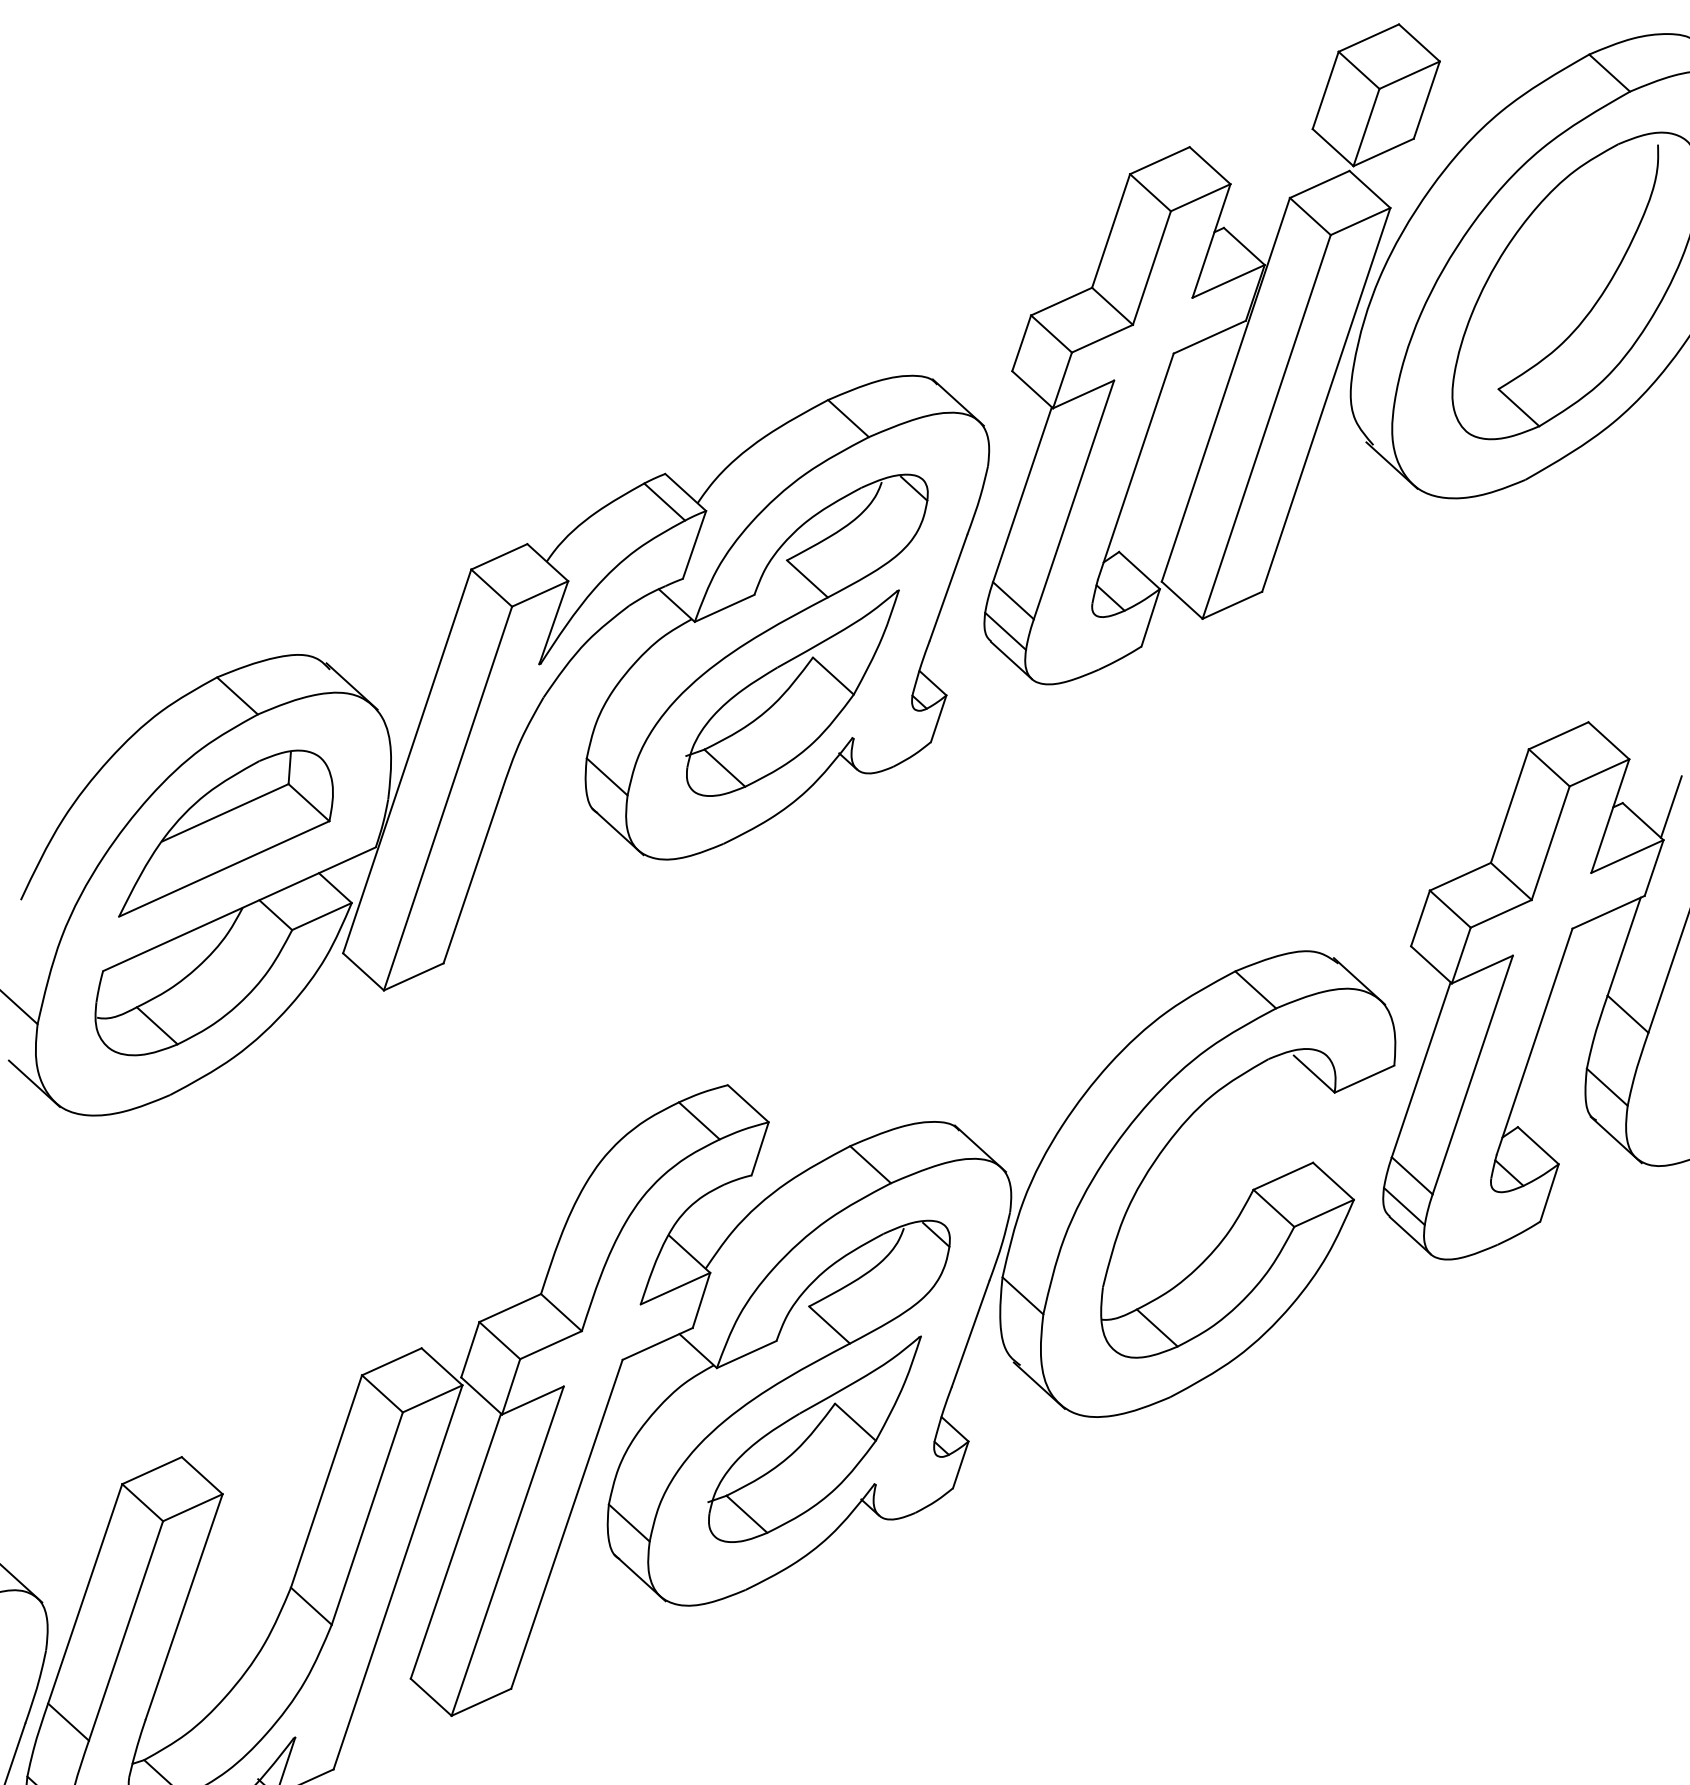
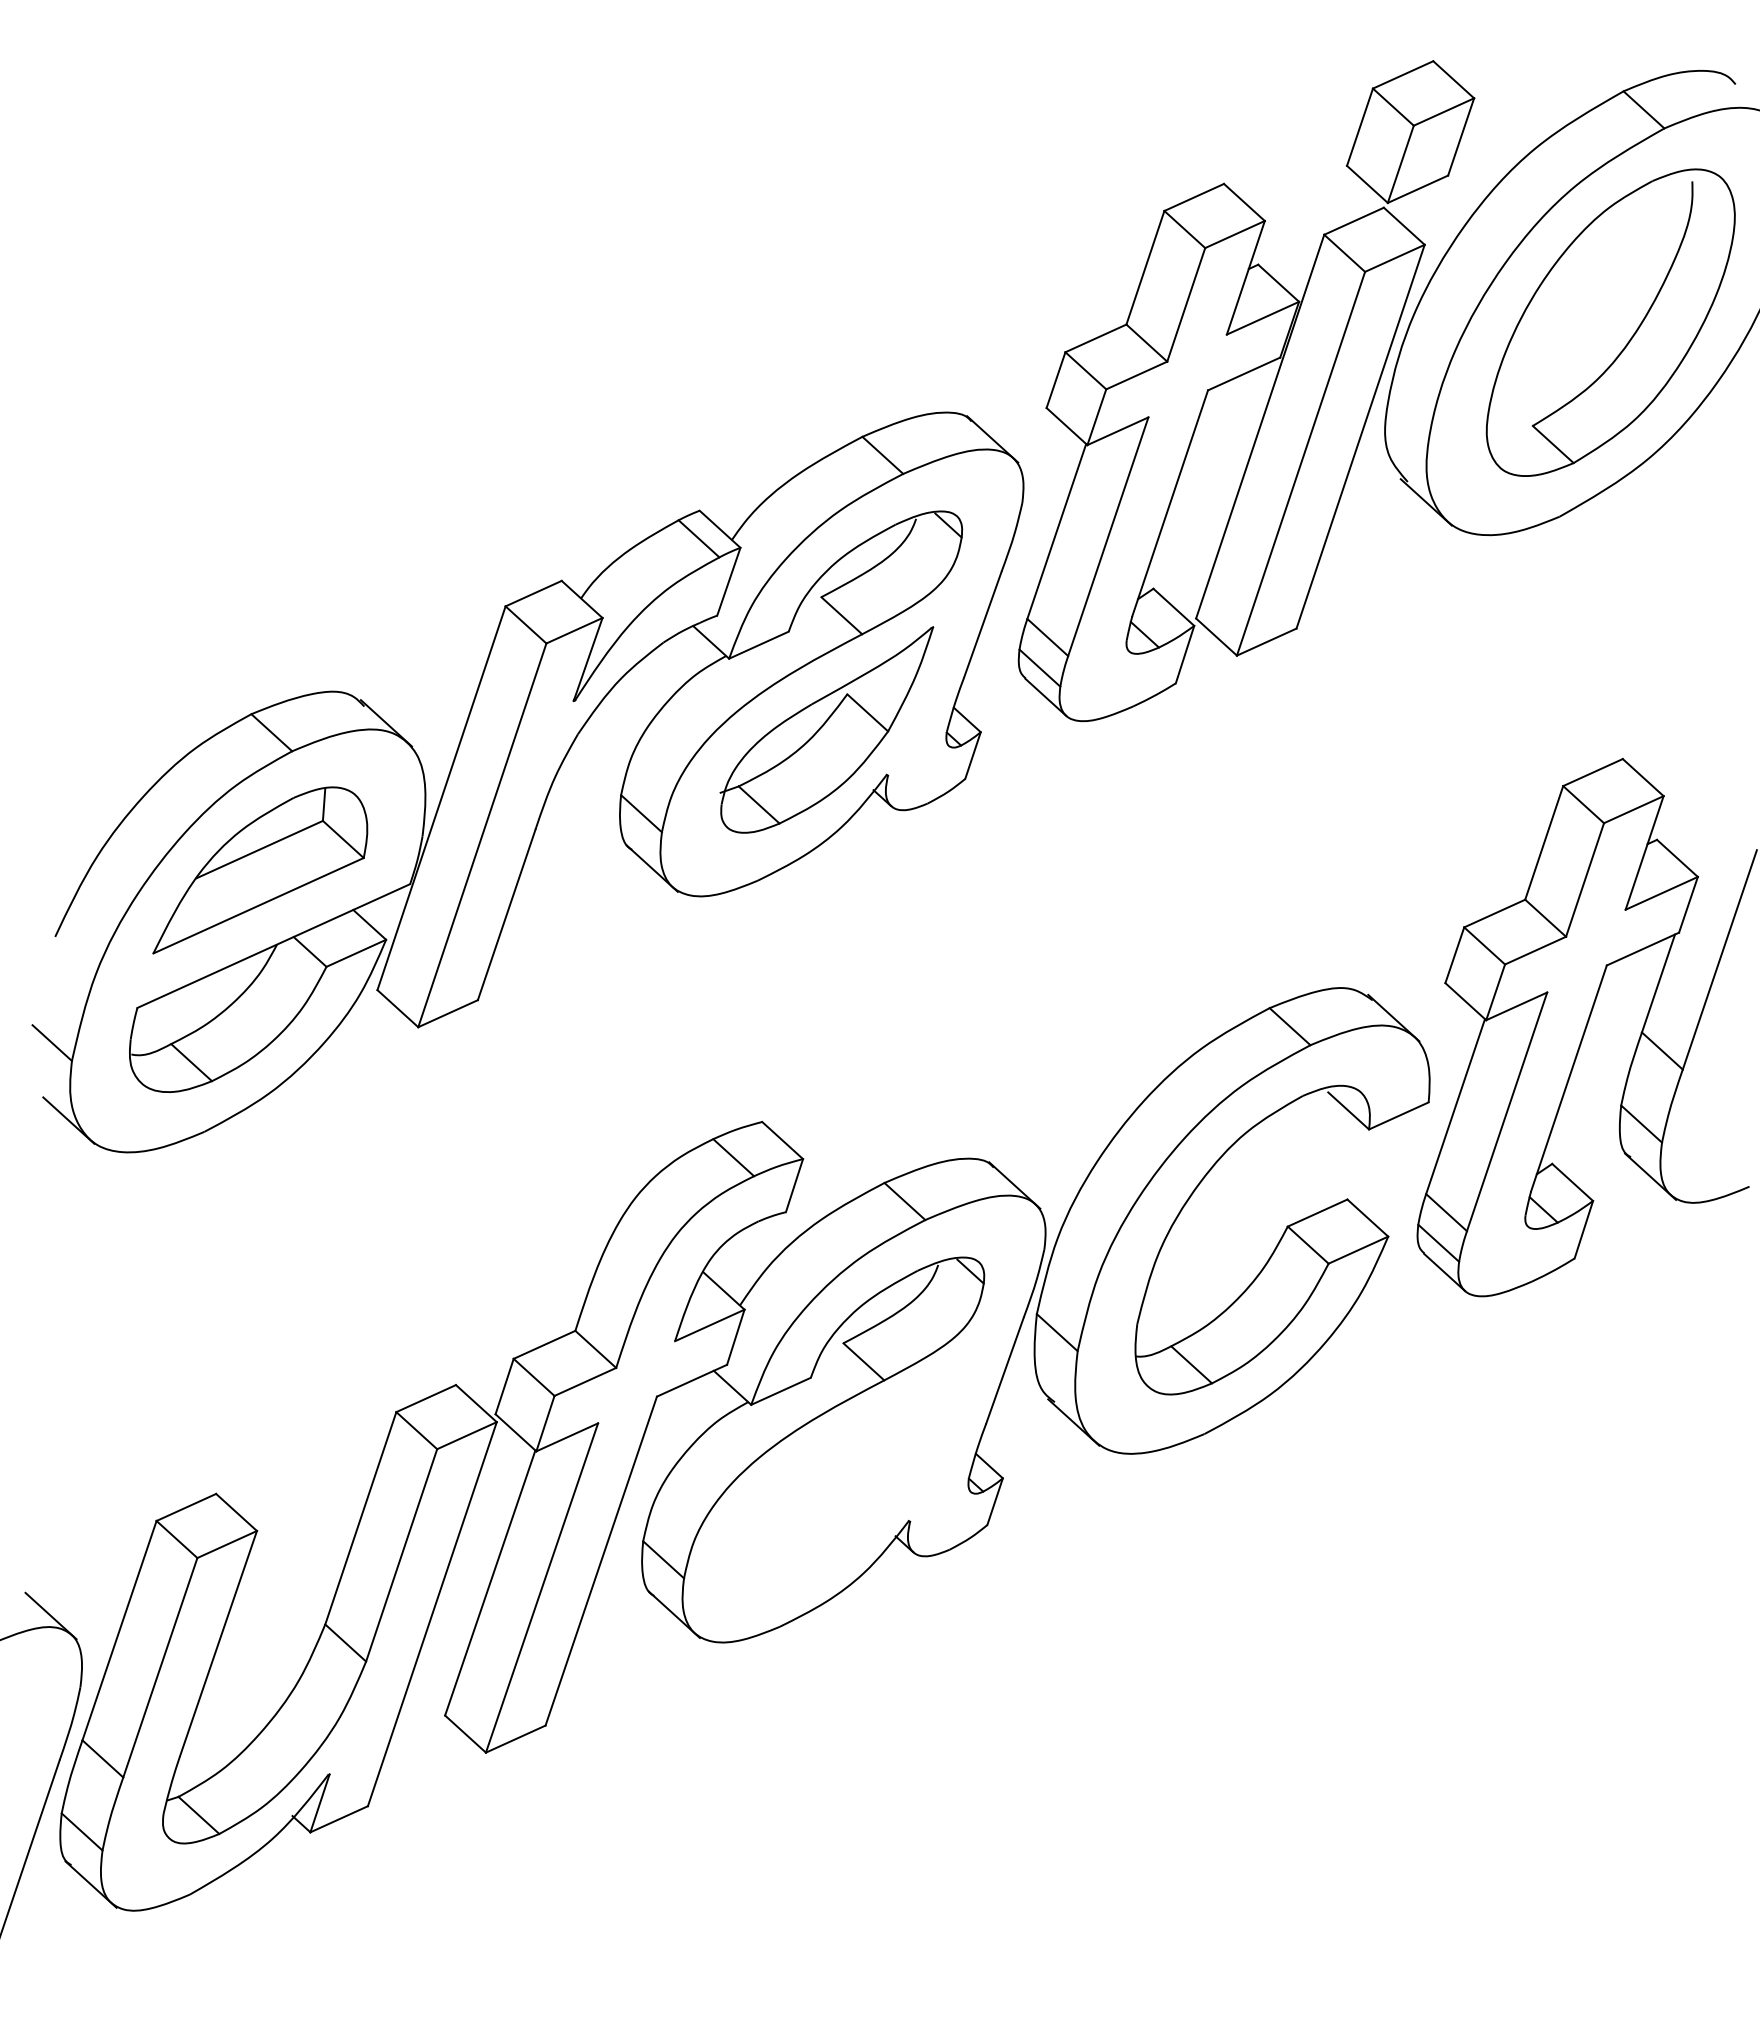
line: (1671, 806) -> (1705, 843), removed
part: (814, 1438) -> (848, 1475), removed

